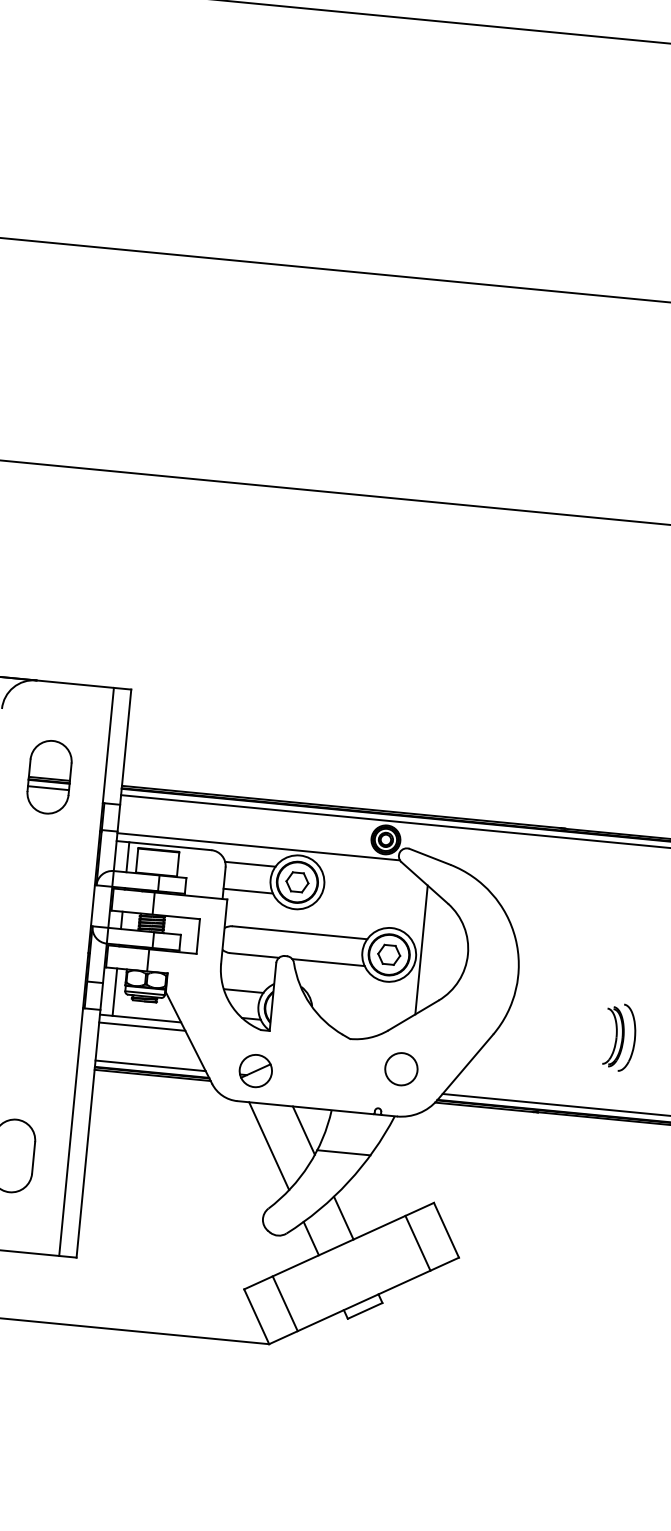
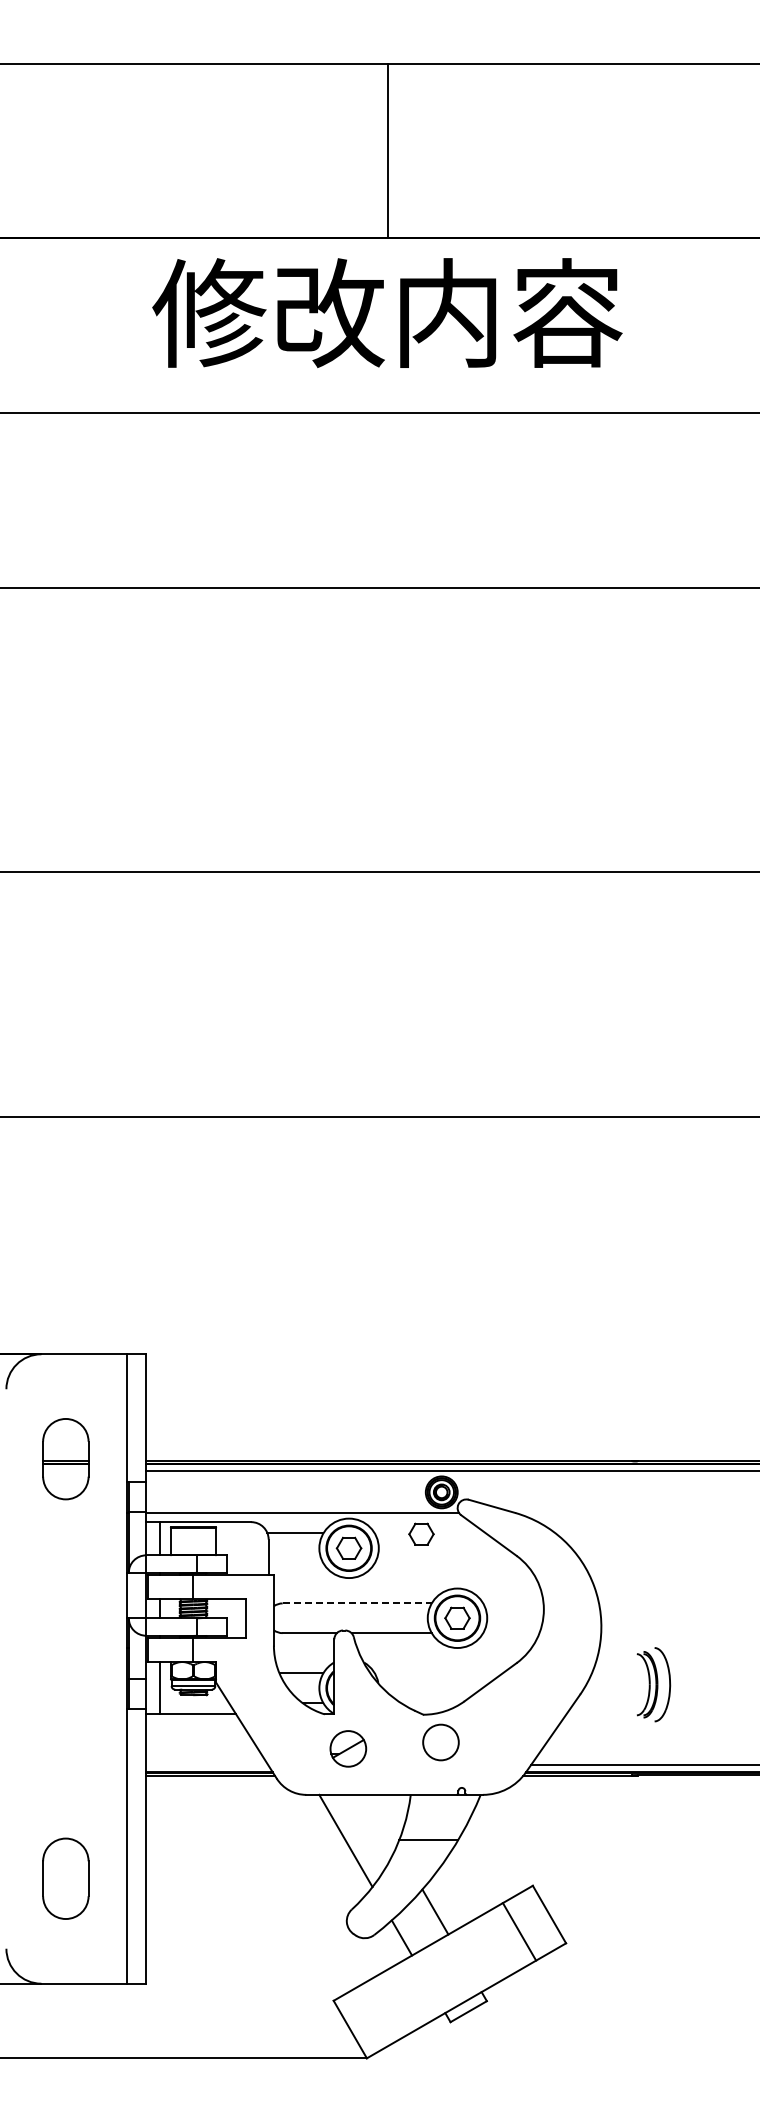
line: (48, 788) -> (65, 1471), removed
part: (364, 875) -> (421, 1533), added
line: (247, 891) -> (295, 1563), removed
line: (300, 932) -> (357, 1603), solid -> dashed
line: (421, 950) -> (492, 1609), removed
line: (141, 1026) -> (193, 1723), removed
part: (619, 1037) -> (653, 1684), moved
line: (150, 1066) -> (207, 1765), removed
circle: (400, 1069) -> (440, 1742), moved
part: (256, 1070) -> (348, 1748), moved
line: (304, 1129) -> (382, 1819), removed
line: (284, 1303) -> (379, 2012), removed

